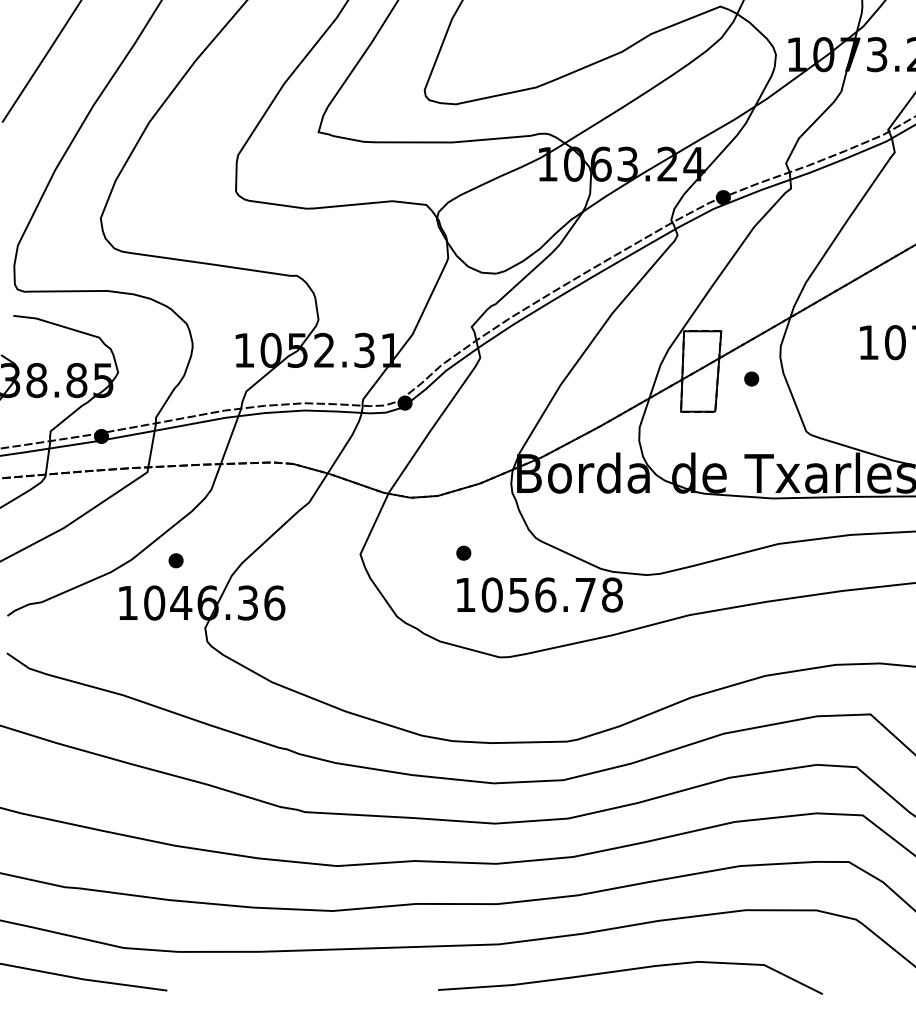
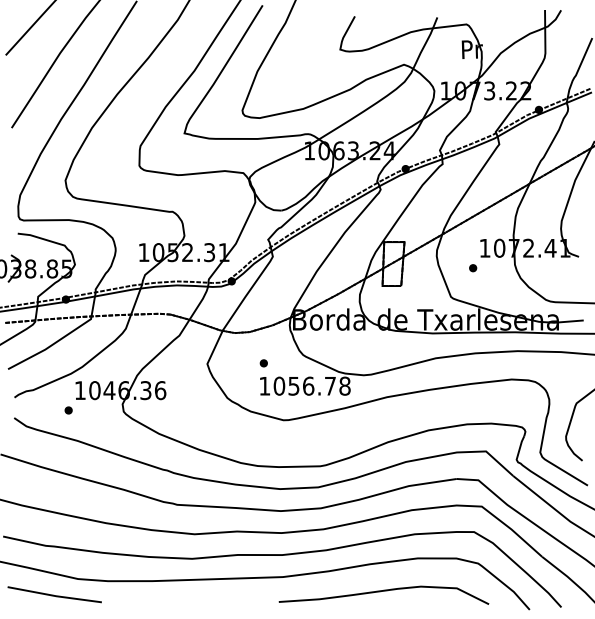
part: (752, 379) -> (473, 268), moved
part: (175, 560) -> (68, 410), moved
curve: (629, 970) -> (383, 591), moved

